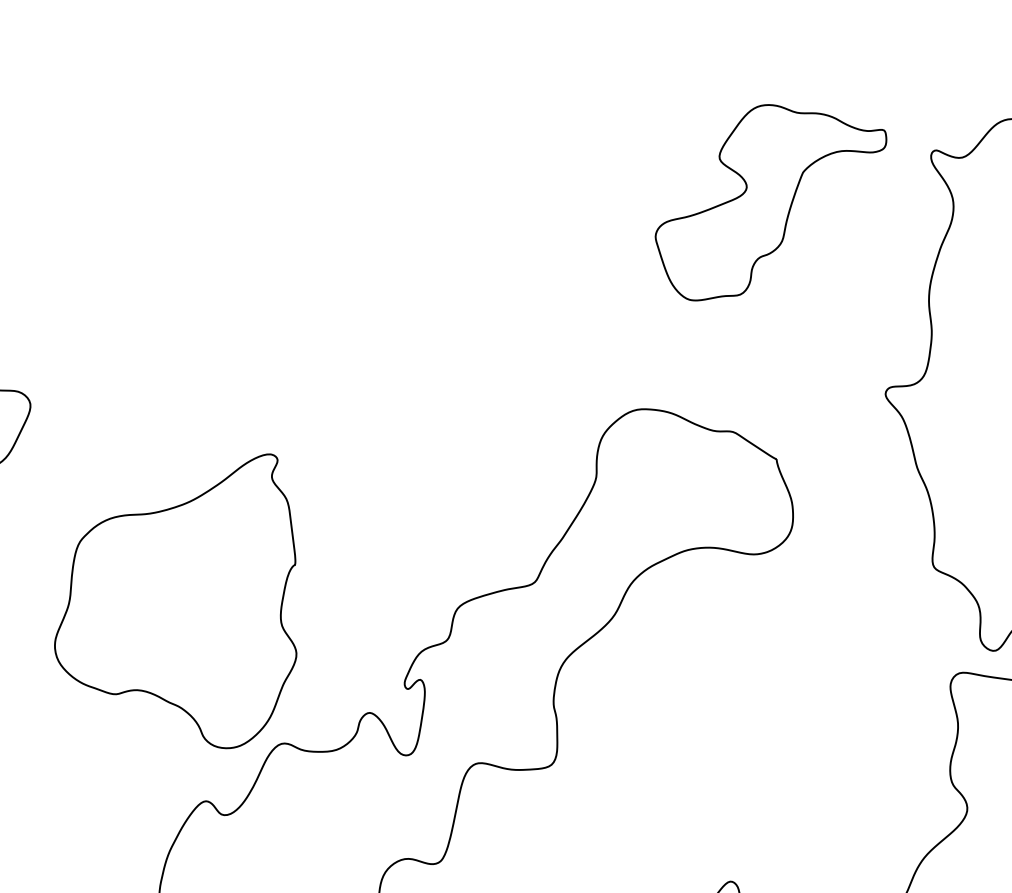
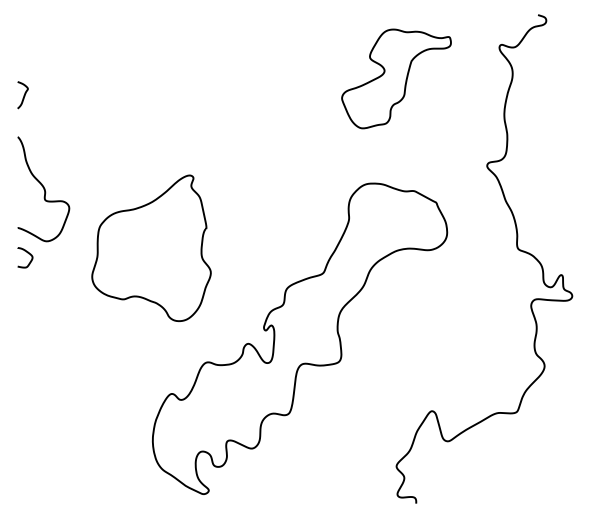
part: (769, 204) -> (396, 78), moved
part: (180, 593) -> (151, 247), moved

